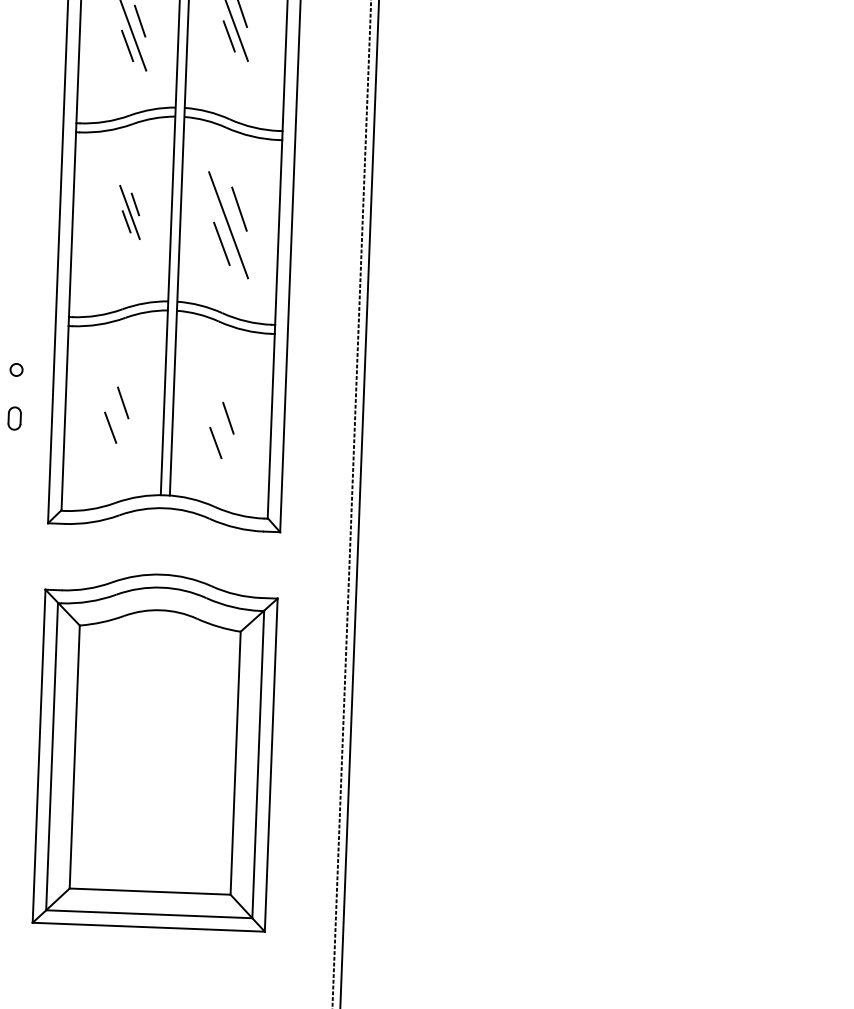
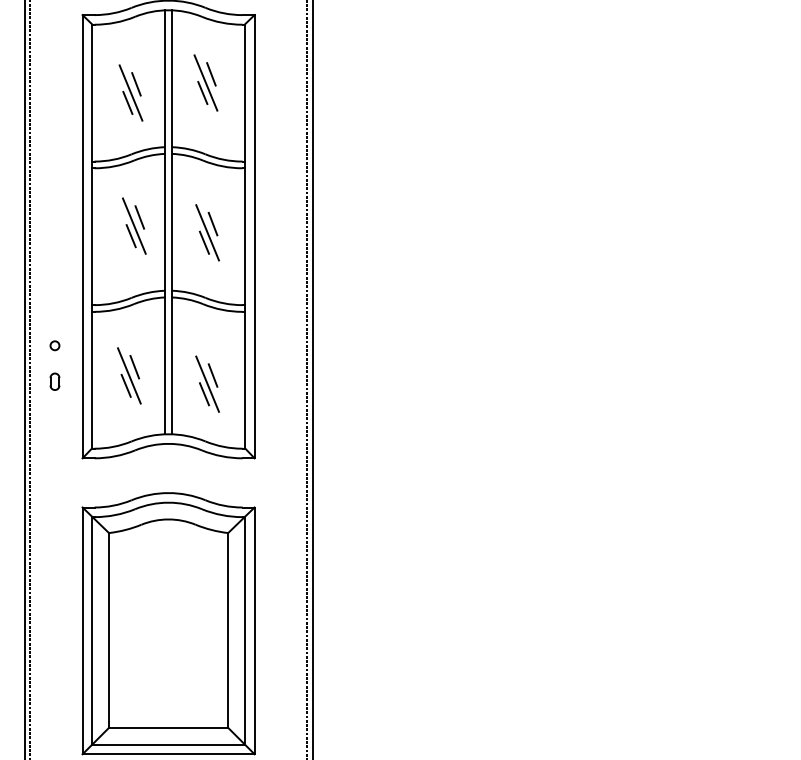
part: (130, 211) -> (134, 225), size x1.43
part: (228, 224) -> (207, 232), size x0.71
line: (115, 413) -> (129, 375), added
line: (220, 428) -> (207, 383), added

